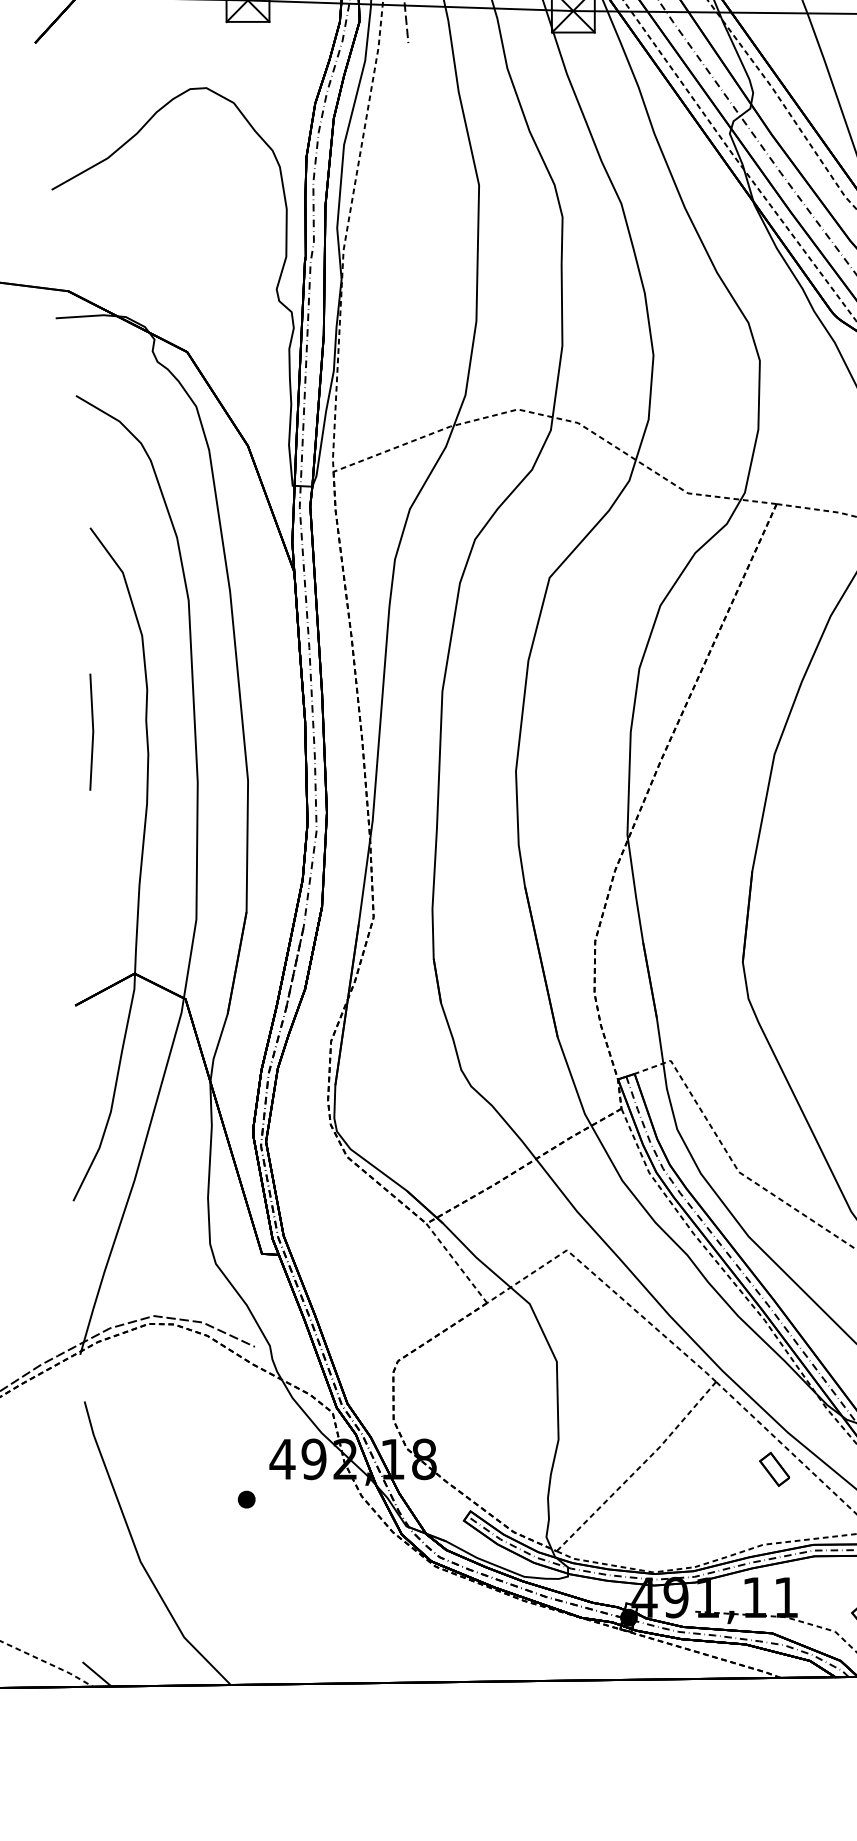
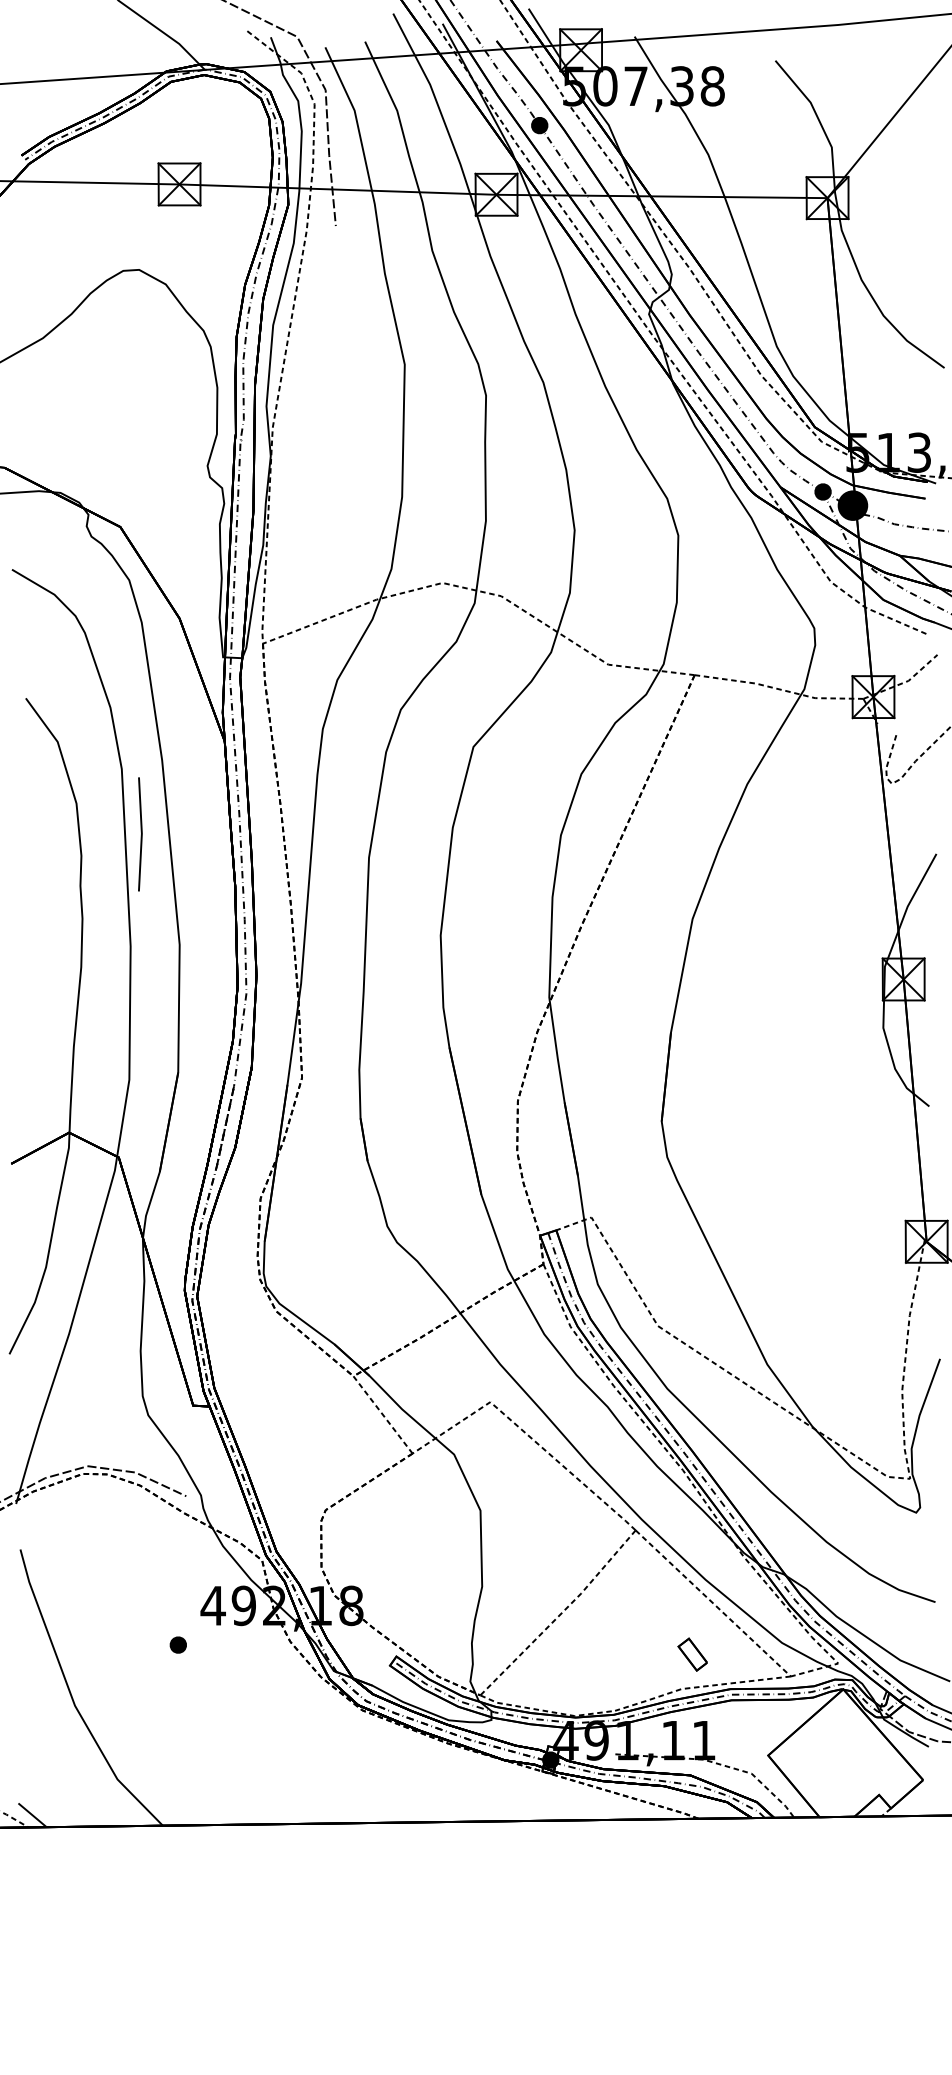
line: (92, 732) -> (141, 834), moved
part: (774, 1469) -> (692, 1654), moved

